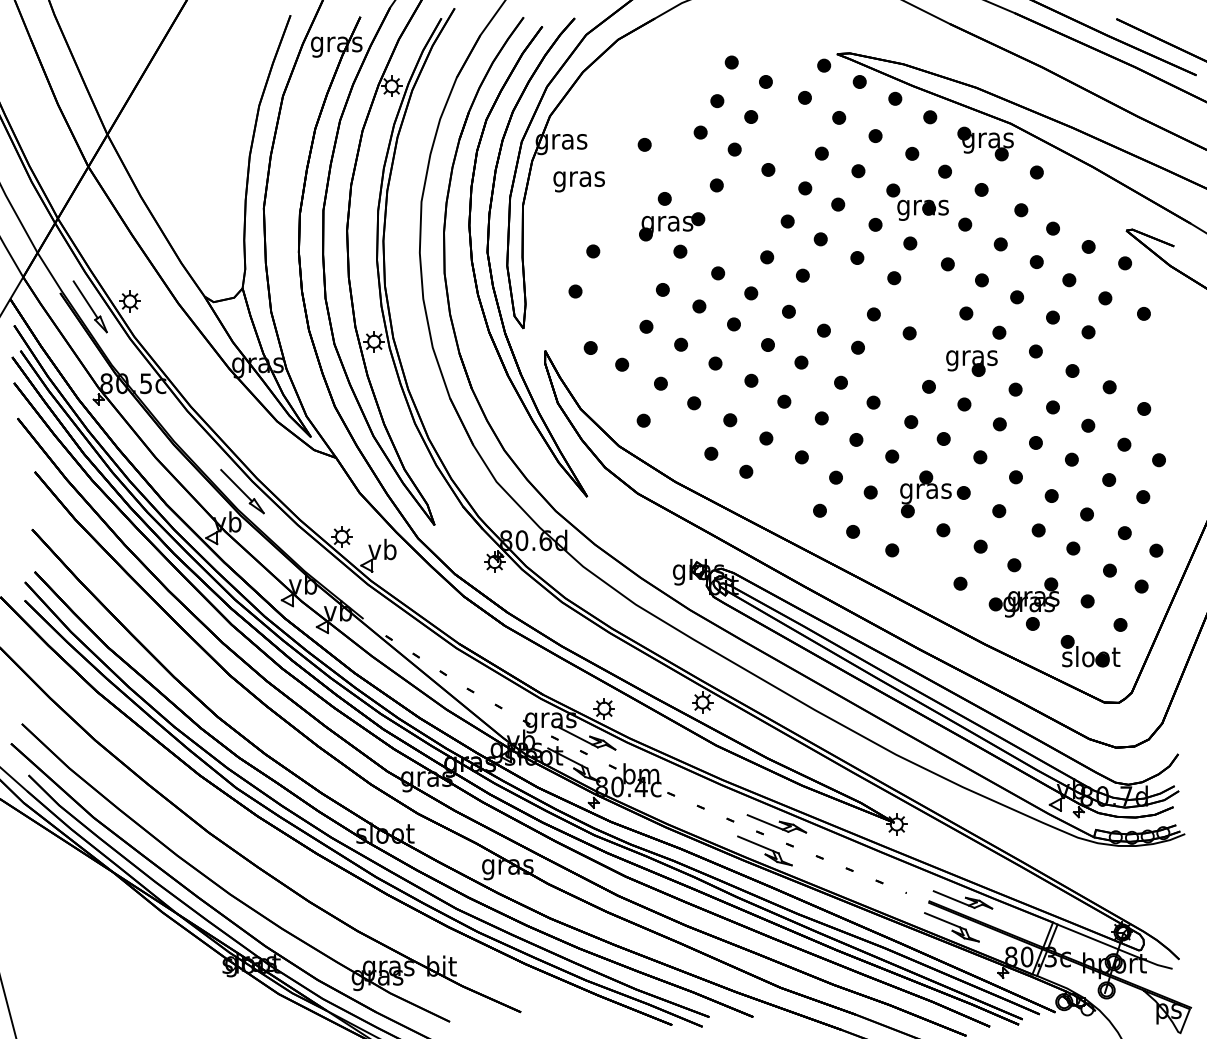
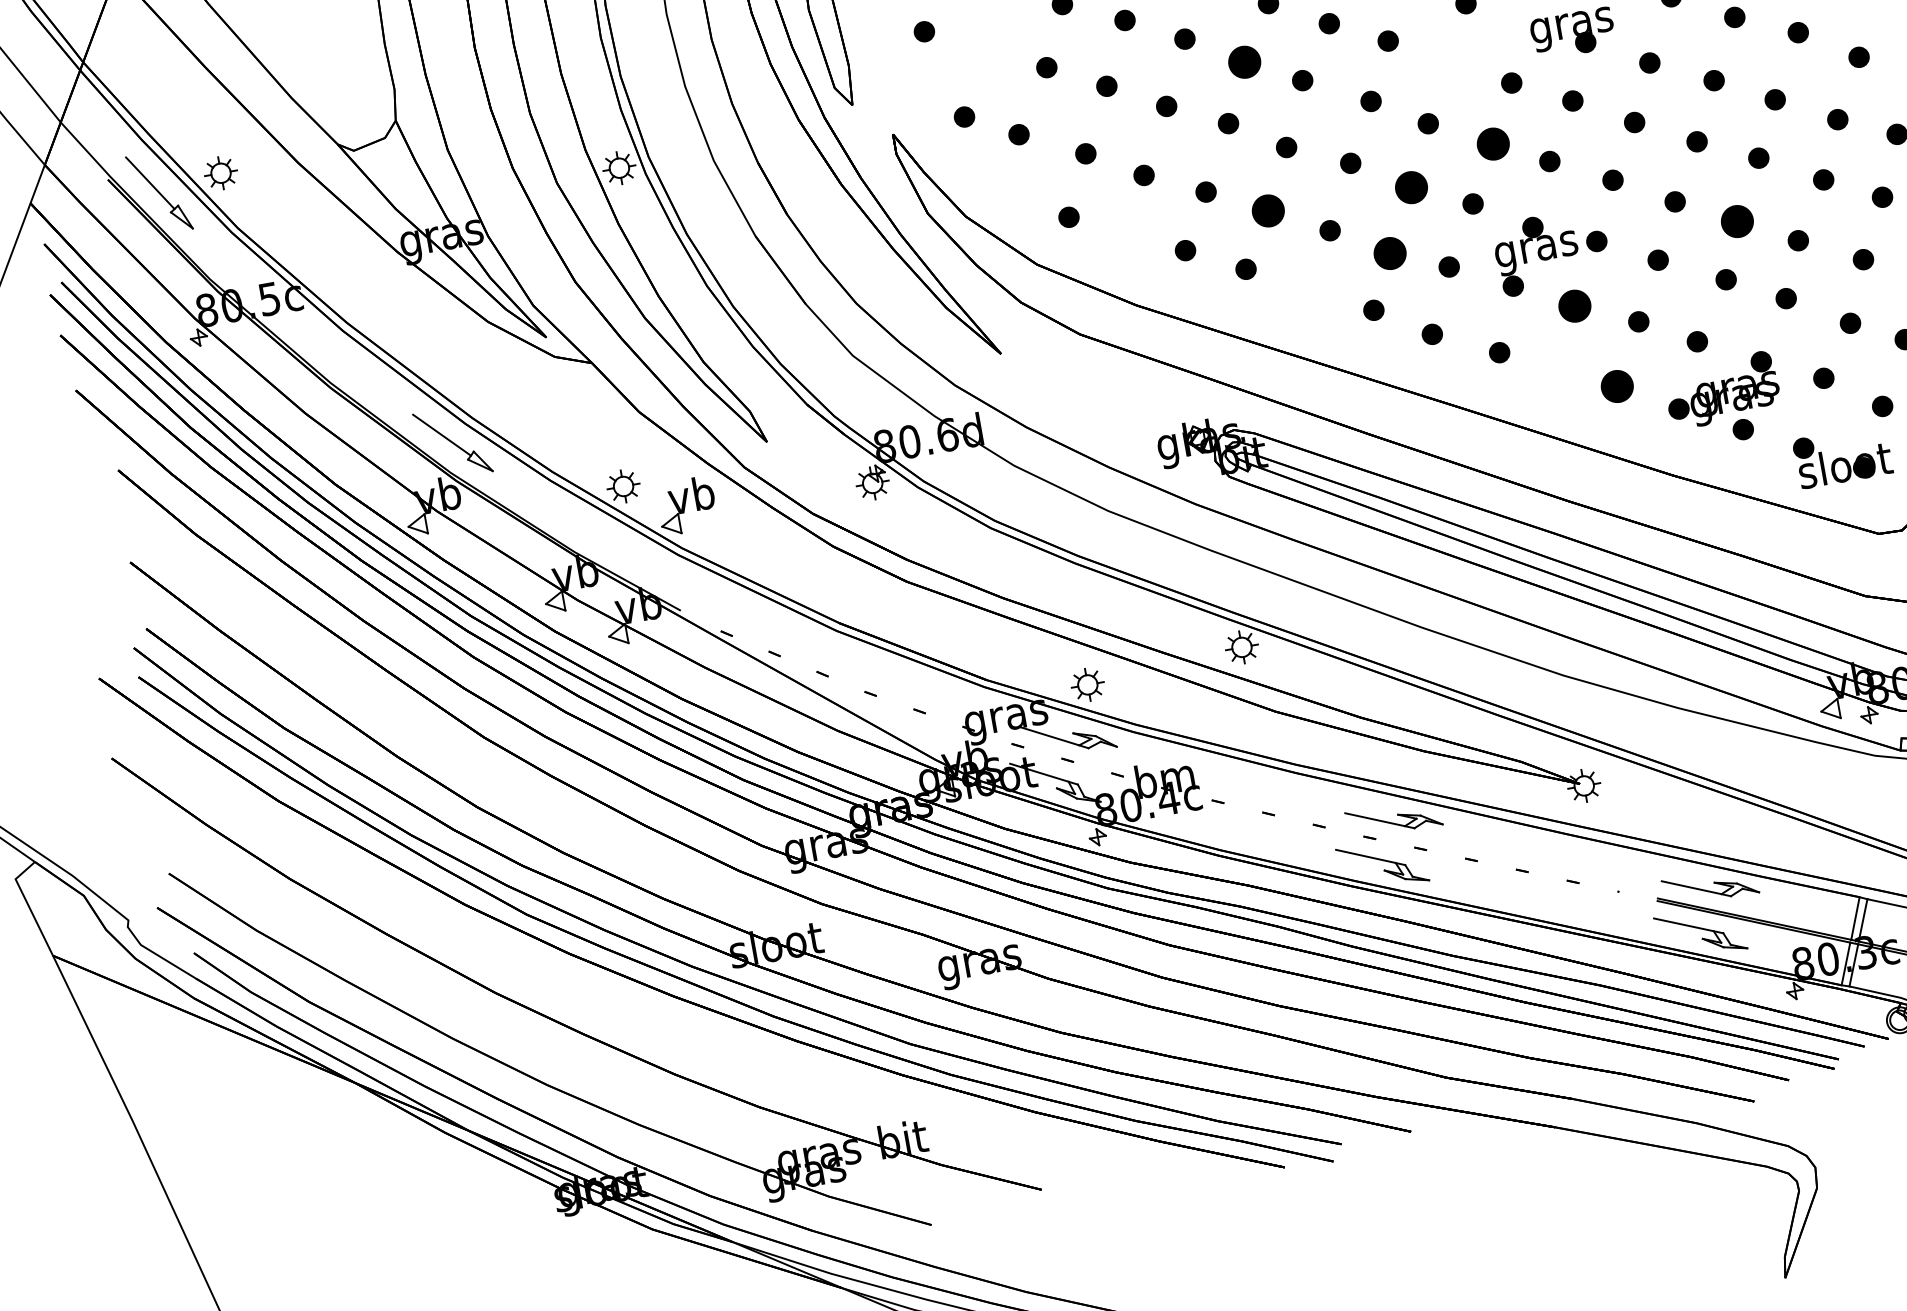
part: (767, 344) -> (1243, 61), size x1.6
part: (911, 421) -> (1493, 142), size x1.6
part: (766, 438) -> (1268, 210), size x1.6
part: (856, 439) -> (1411, 186), size x1.6
part: (835, 477) -> (1389, 253), size x1.6
part: (1051, 495) -> (1736, 220), size x1.6
part: (943, 530) -> (1575, 306), size x1.6
part: (960, 583) -> (1617, 385), size x1.6

